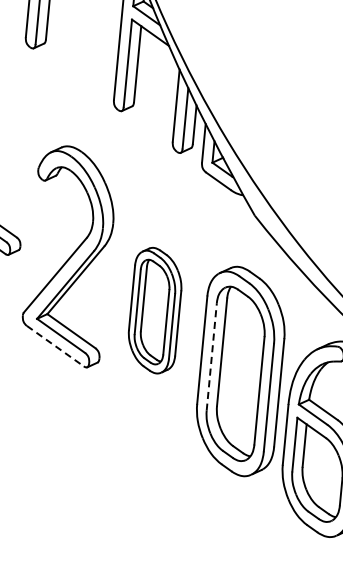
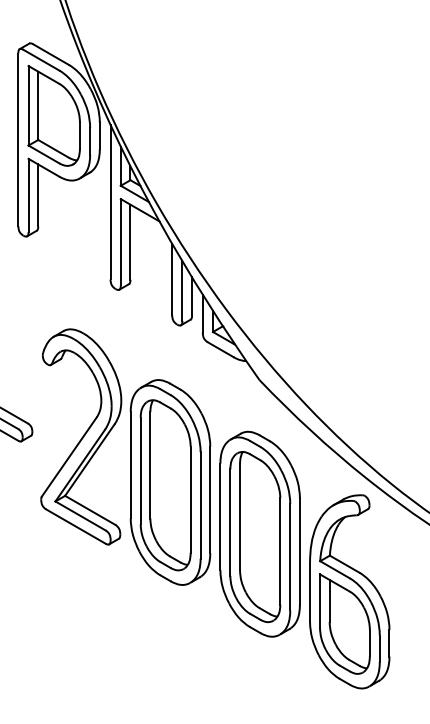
part: (155, 310) -> (170, 482), size x1.67
line: (55, 346) -> (76, 526), dashed -> solid
line: (211, 356) -> (230, 522), dashed -> solid

